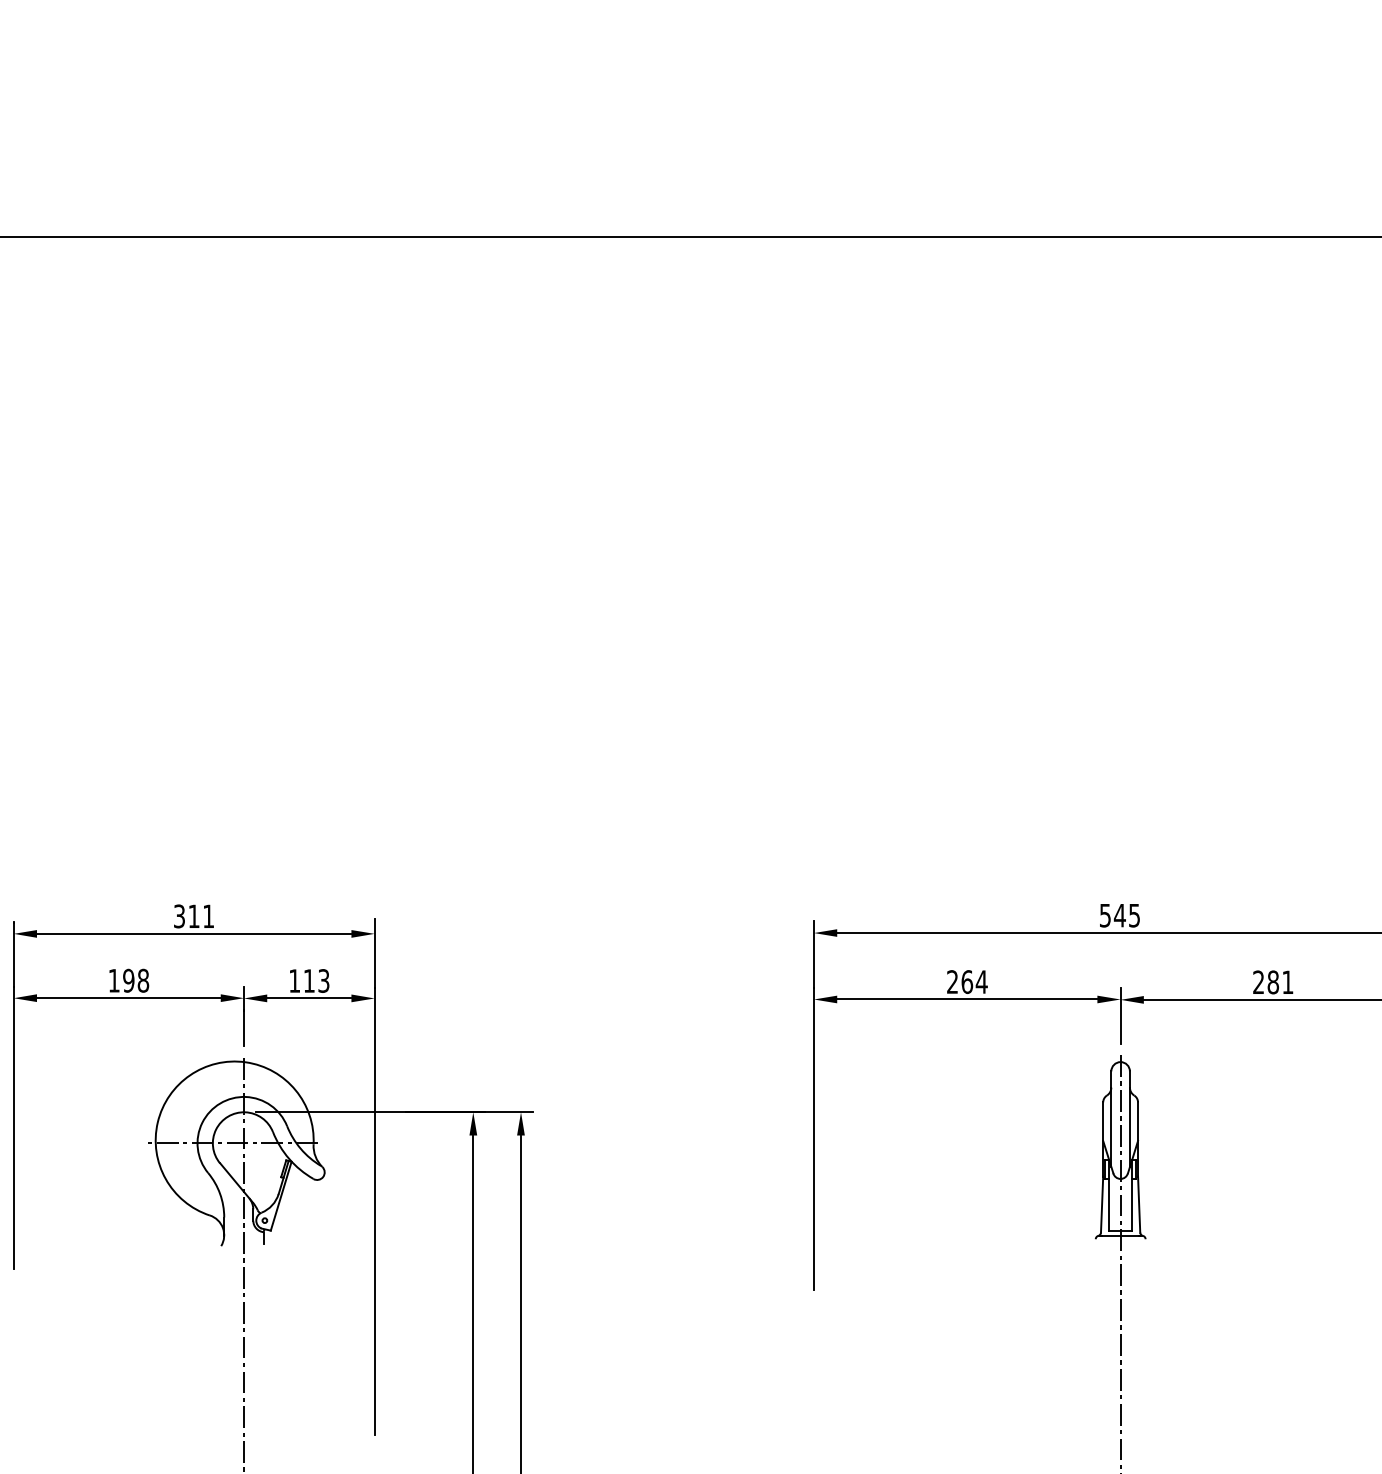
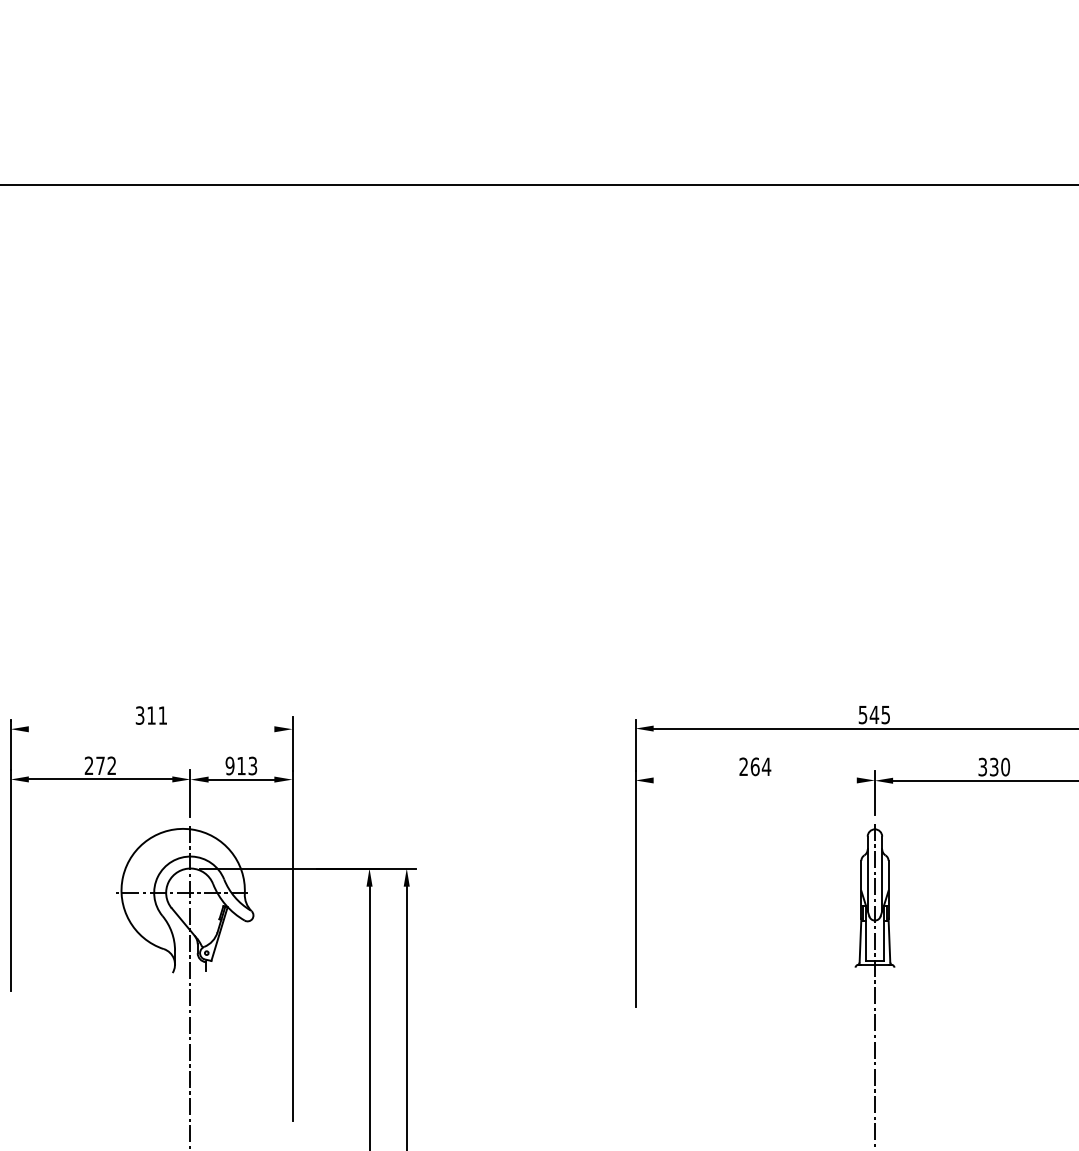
line: (194, 934) -> (151, 729), removed
text: (128, 980) -> (100, 765), 198 -> 272
text: (293, 980) -> (229, 765), 113 -> 913
text: (1273, 981) -> (994, 766), 281 -> 330
line: (966, 999) -> (754, 780), removed

